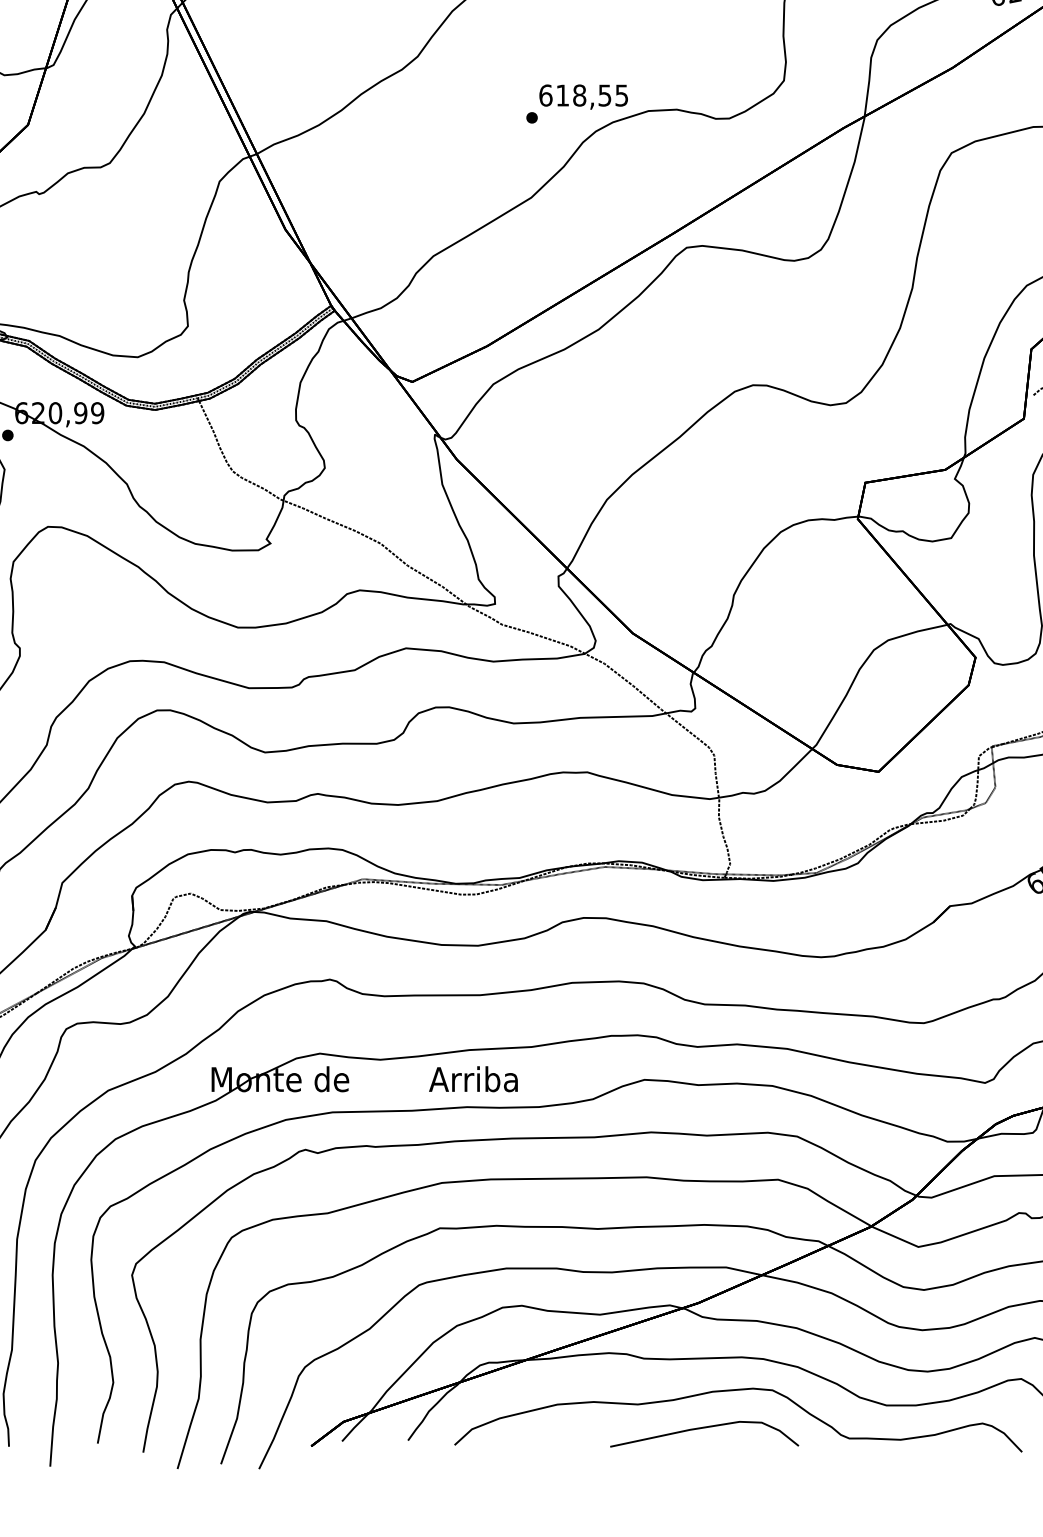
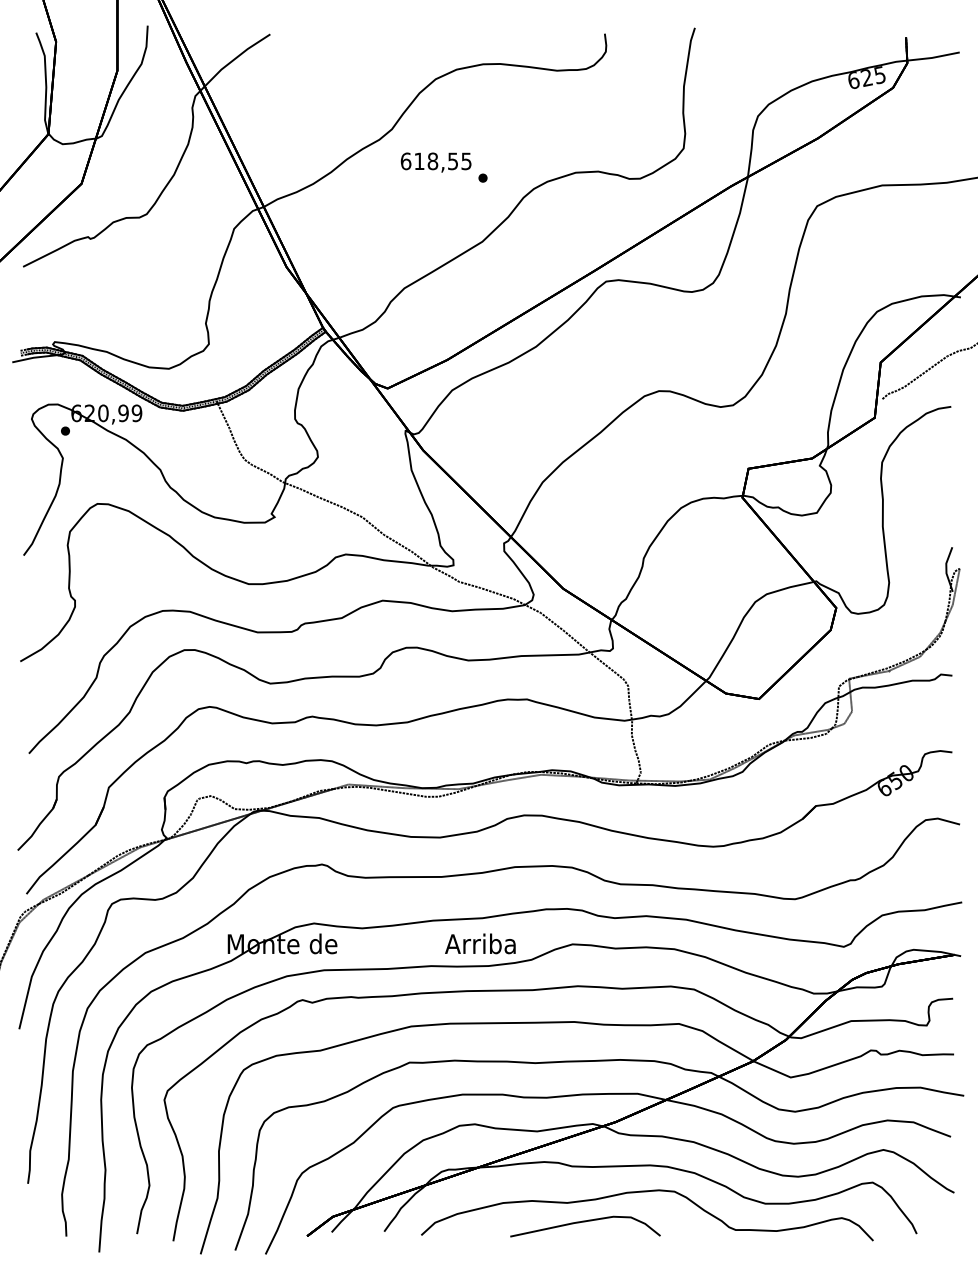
text: (582, 96) -> (435, 162), moved
text: (473, 1078) -> (480, 943), moved
curve: (704, 1429) -> (585, 1222), moved

